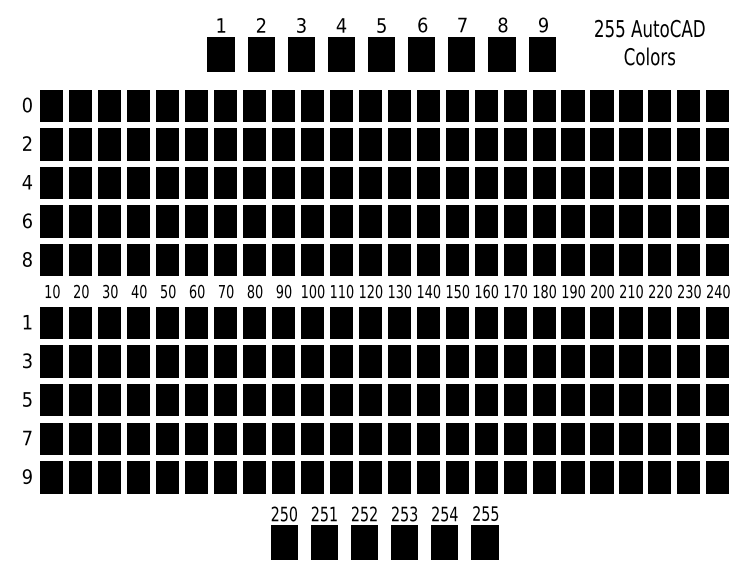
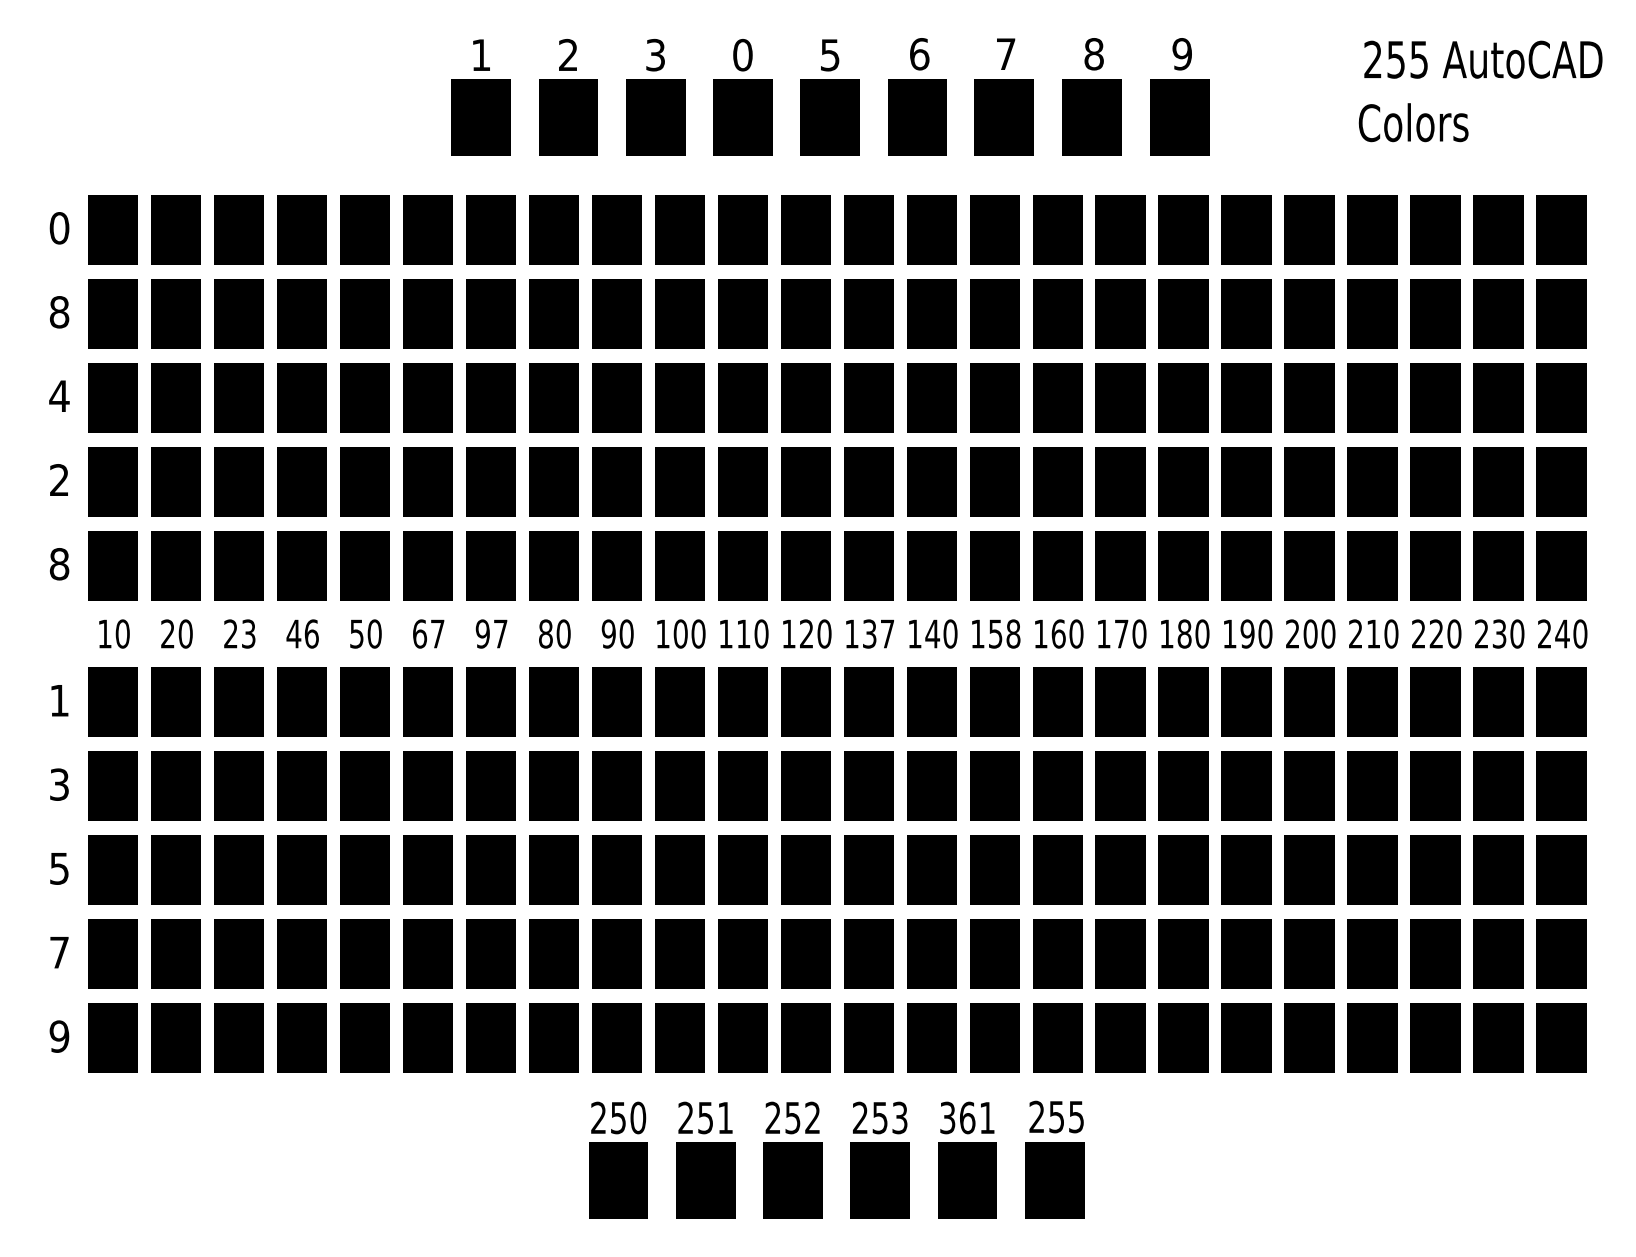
text: (341, 25) -> (742, 55), 4 -> 0
text: (649, 28) -> (1482, 59), moved
text: (27, 143) -> (59, 311), 2 -> 8
text: (27, 220) -> (59, 479), 6 -> 2
text: (143, 290) -> (312, 631), 40 -> 46
text: (110, 291) -> (240, 633), 30 -> 23
text: (201, 291) -> (438, 633), 60 -> 67
text: (225, 291) -> (490, 633), 70 -> 97
text: (407, 291) -> (886, 633), 130 -> 137
text: (465, 291) -> (1012, 633), 150 -> 158
text: (444, 513) -> (967, 1116), 254 -> 361

